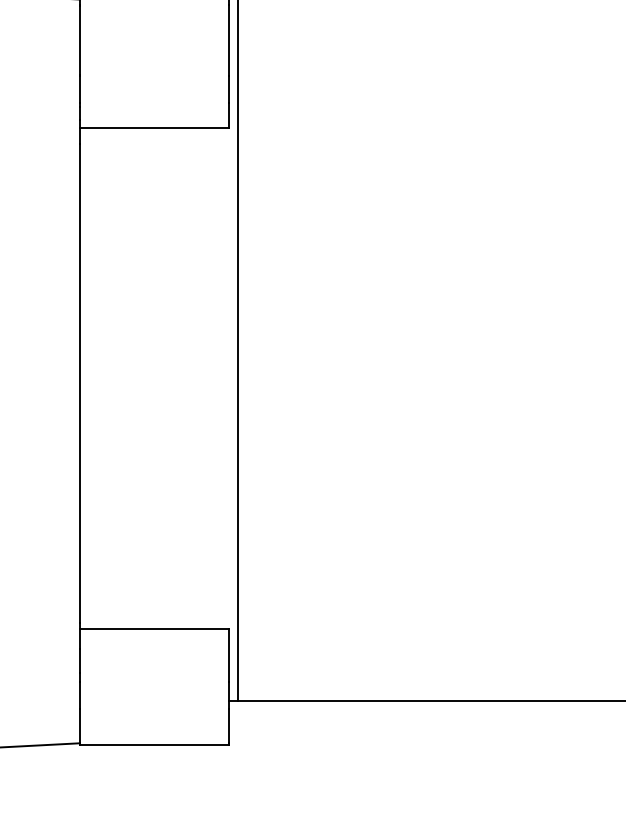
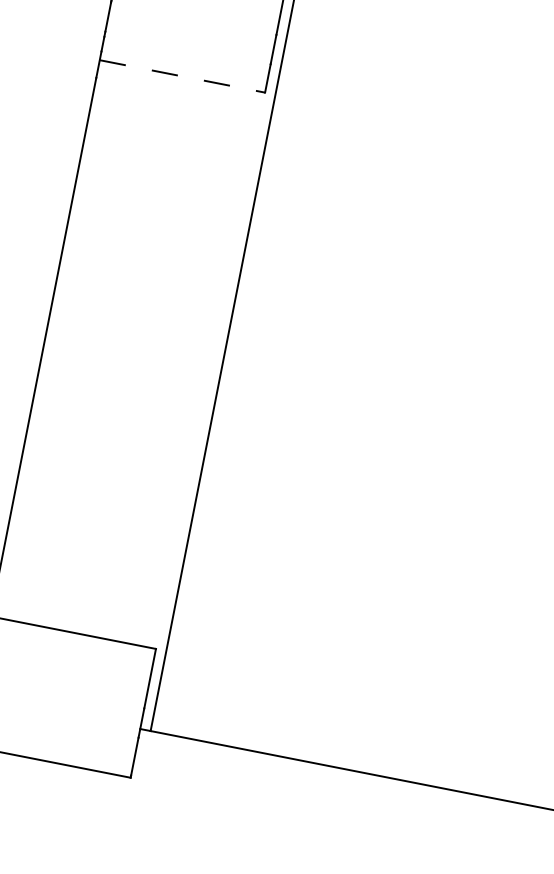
line: (154, 128) -> (182, 76), solid -> dashed

